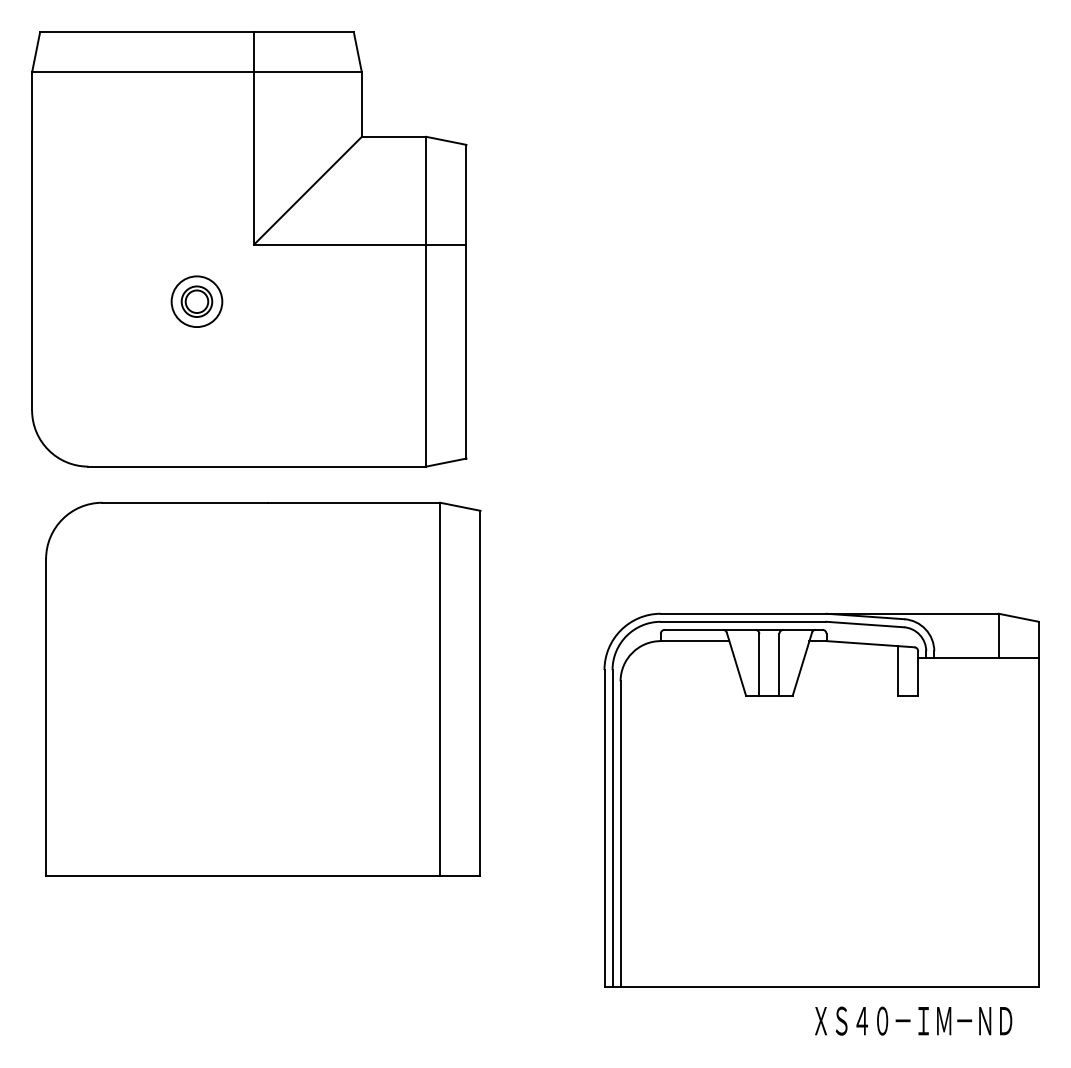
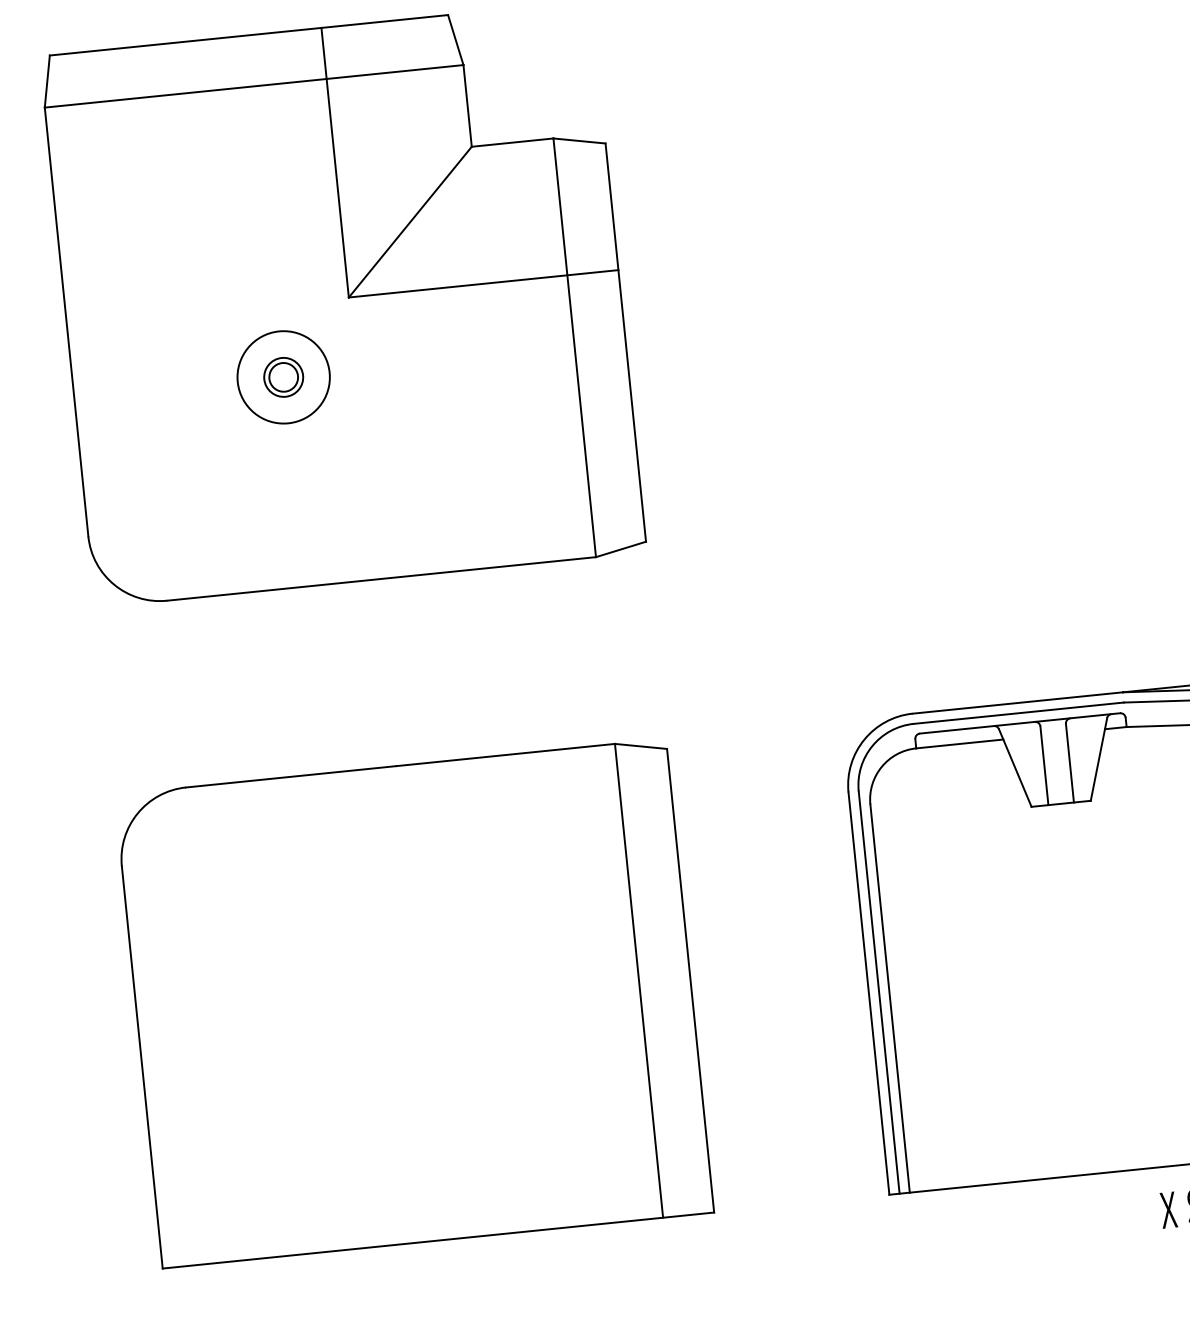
circle: (196, 301) -> (283, 377), size x1.43
part: (263, 688) -> (414, 1002), moved

